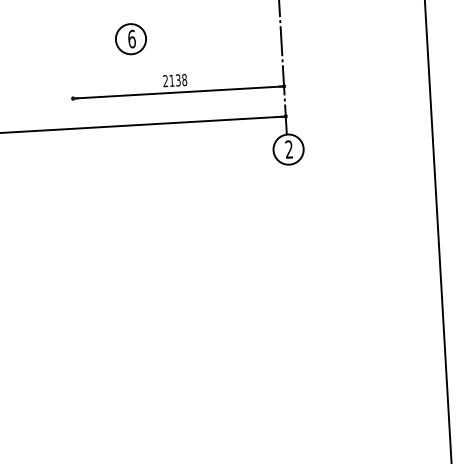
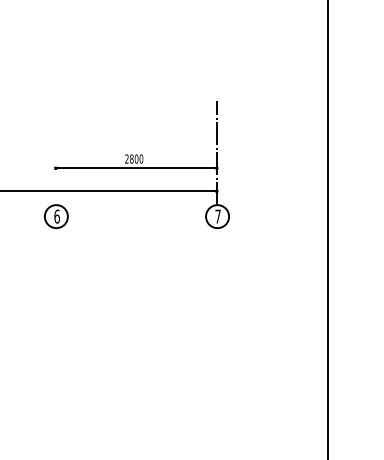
part: (131, 39) -> (56, 216), moved
text: (178, 79) -> (136, 158), 2138 -> 2800
text: (288, 149) -> (217, 216), 2 -> 7

